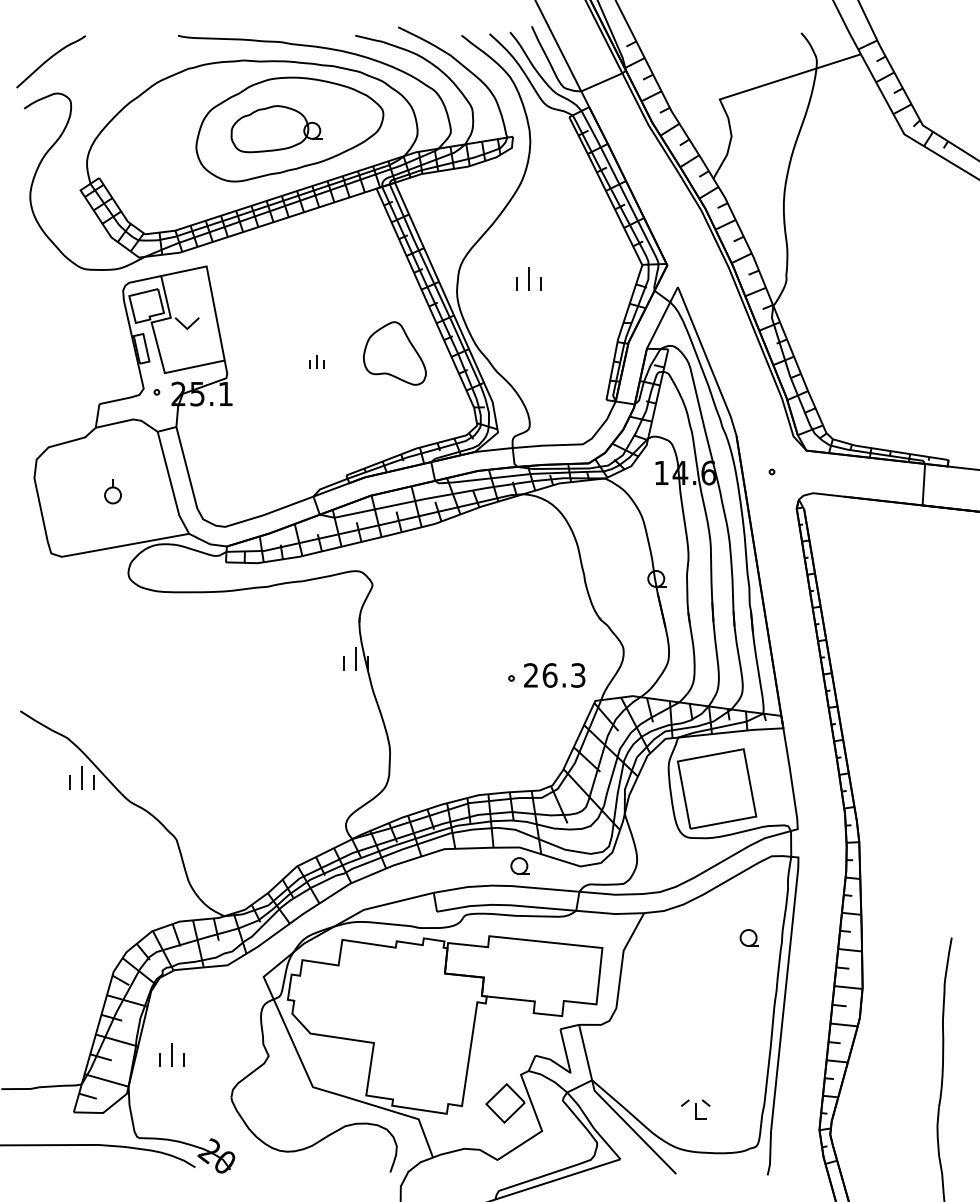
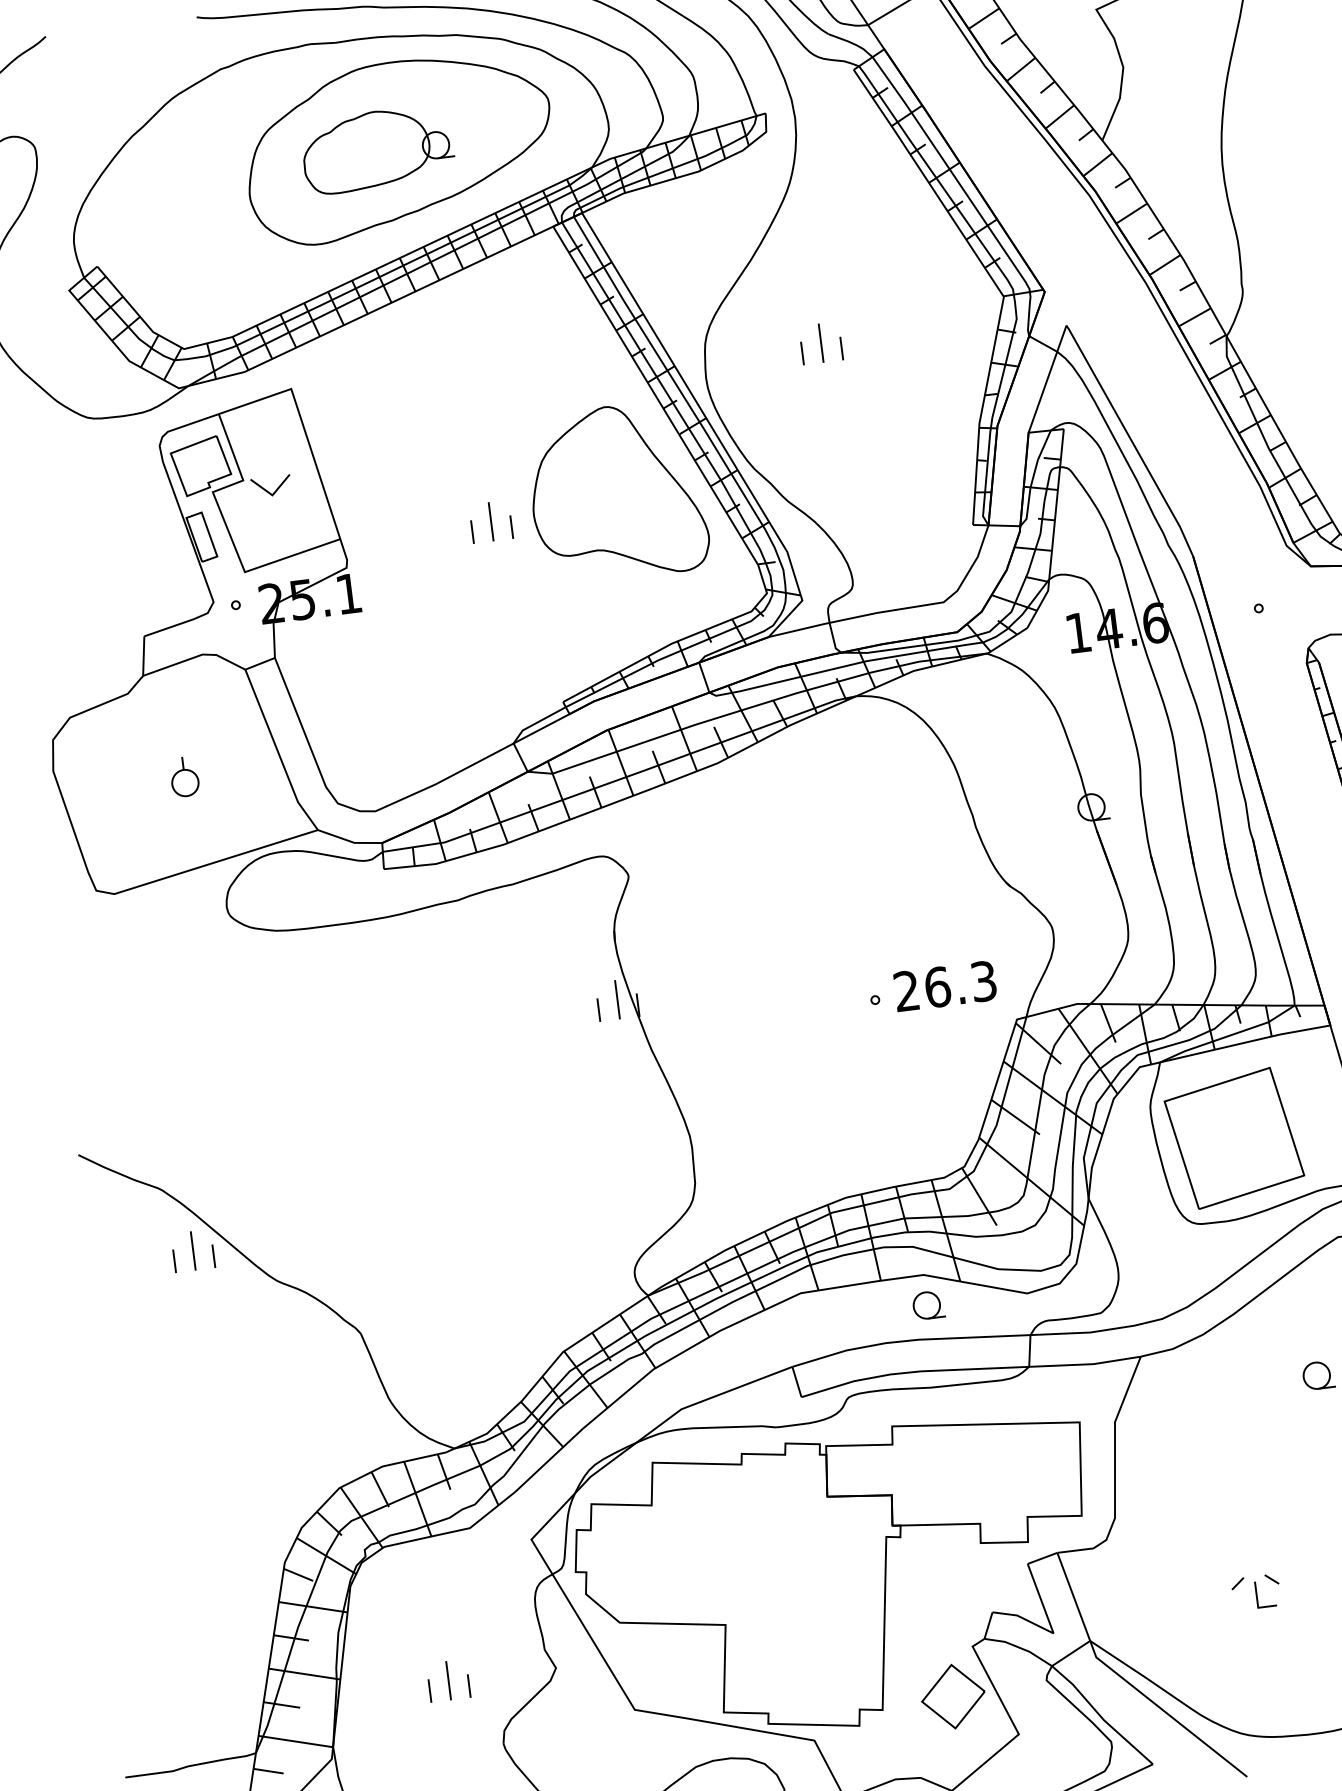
part: (394, 353) -> (616, 492), size x1.67
part: (316, 361) -> (490, 521), size x1.67
part: (171, 1054) -> (447, 1679), moved
part: (695, 1109) -> (1255, 1592), moved

